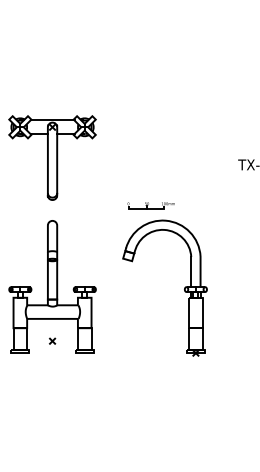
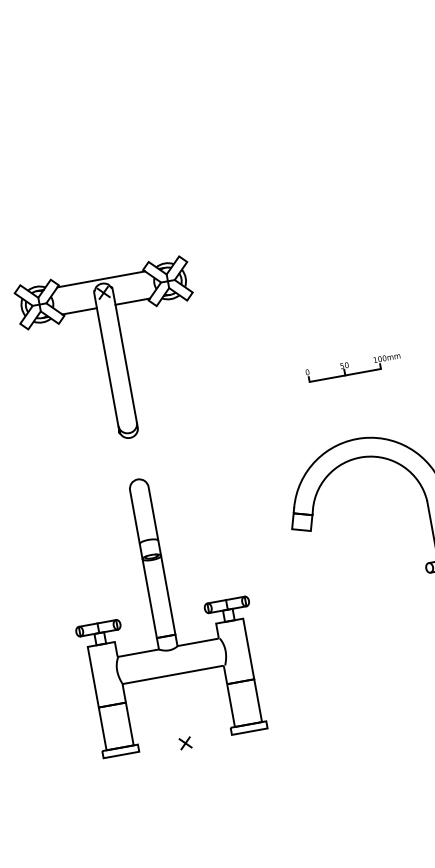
part: (150, 205) -> (352, 367), moved
part: (52, 340) -> (185, 741), moved

